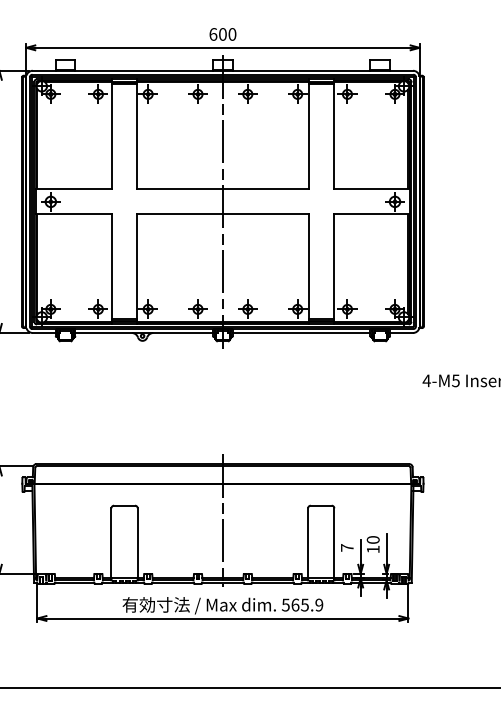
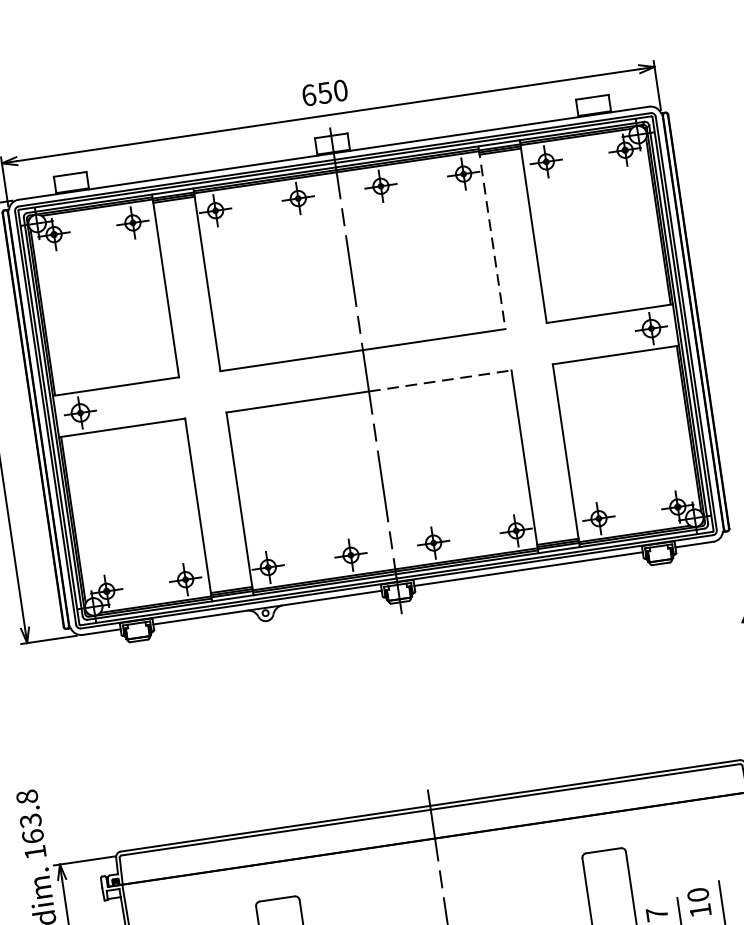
text: (222, 34) -> (324, 93), 600 -> 650
line: (308, 134) -> (491, 238), solid -> dashed
line: (265, 214) -> (439, 381), solid -> dashed

